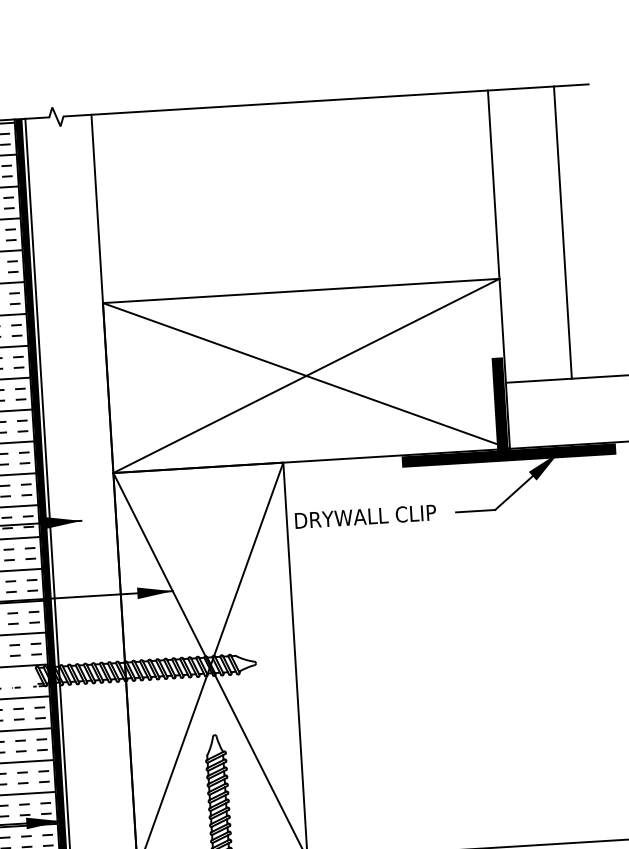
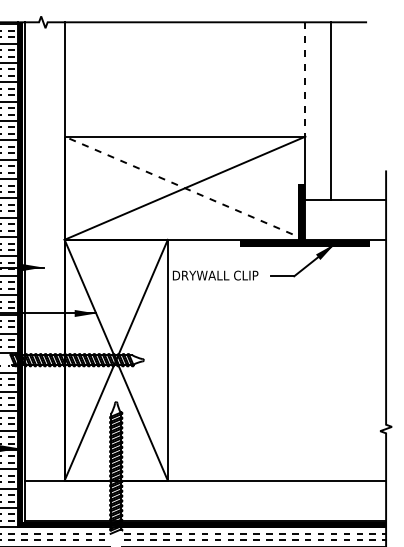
line: (493, 184) -> (305, 79), solid -> dashed
line: (562, 231) -> (331, 110), moved
line: (307, 376) -> (185, 188), solid -> dashed

